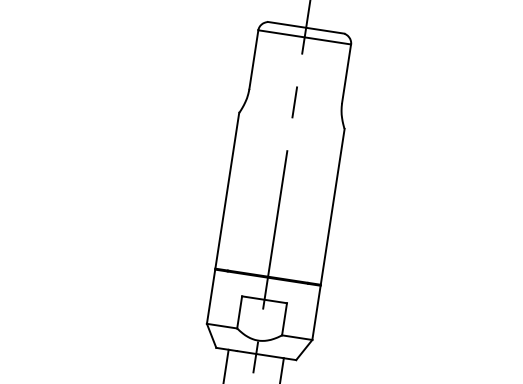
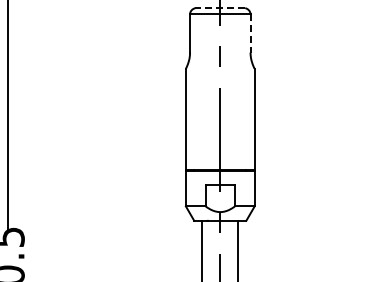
line: (306, 28) -> (220, 8), solid -> dashed
line: (346, 73) -> (250, 33), solid -> dashed

